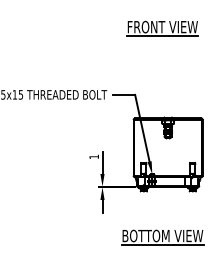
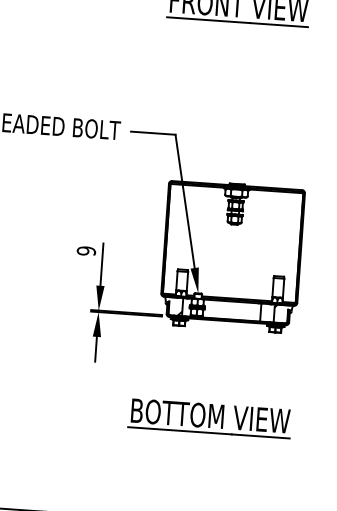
text: (94, 156) -> (87, 250), 1 -> 9

